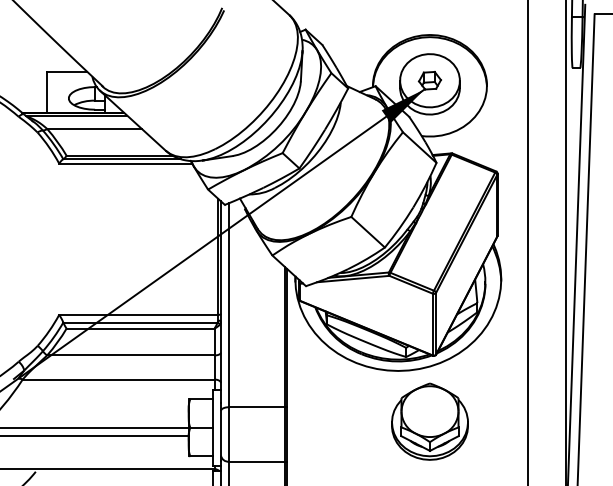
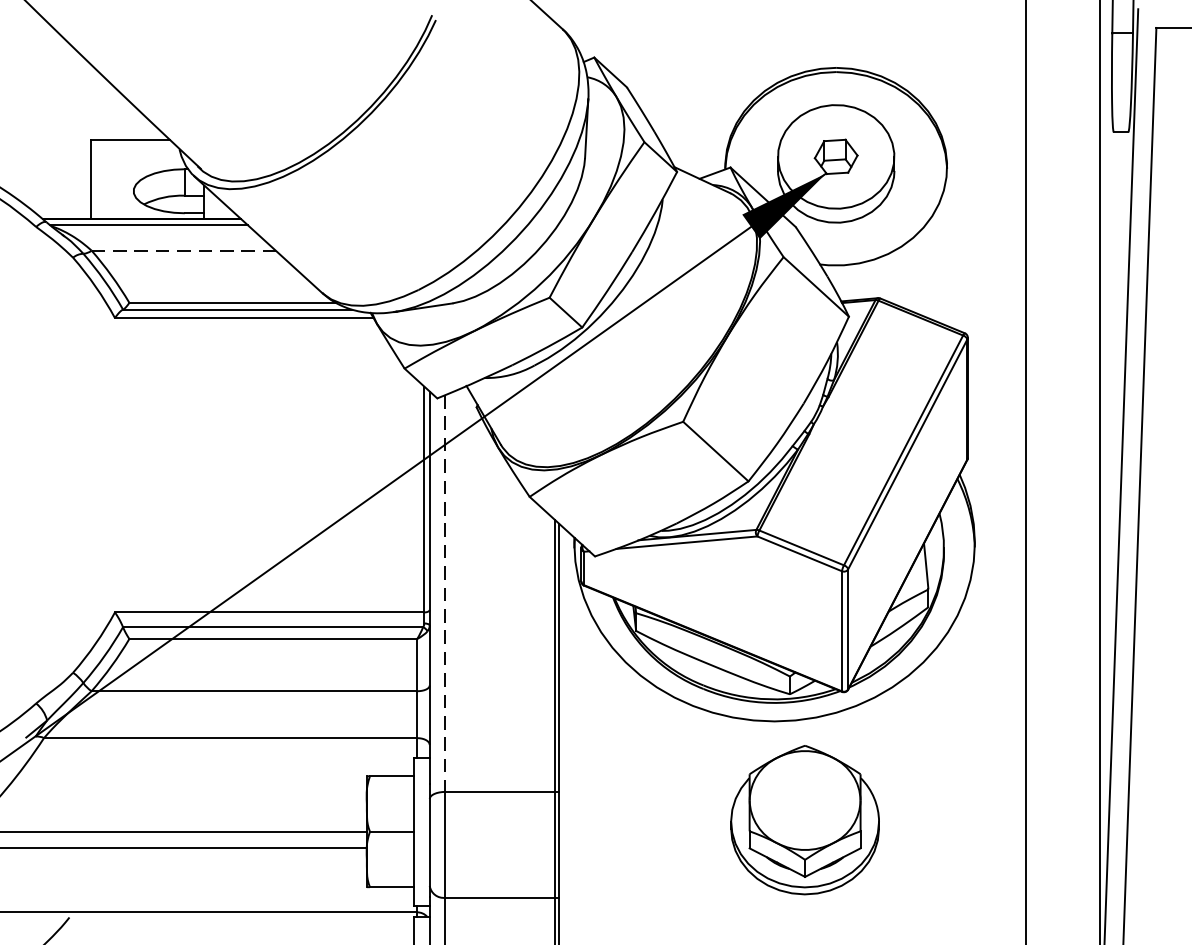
line: (95, 128) -> (185, 249), solid -> dashed
line: (229, 305) -> (446, 594), solid -> dashed
part: (429, 421) -> (804, 819), moved

